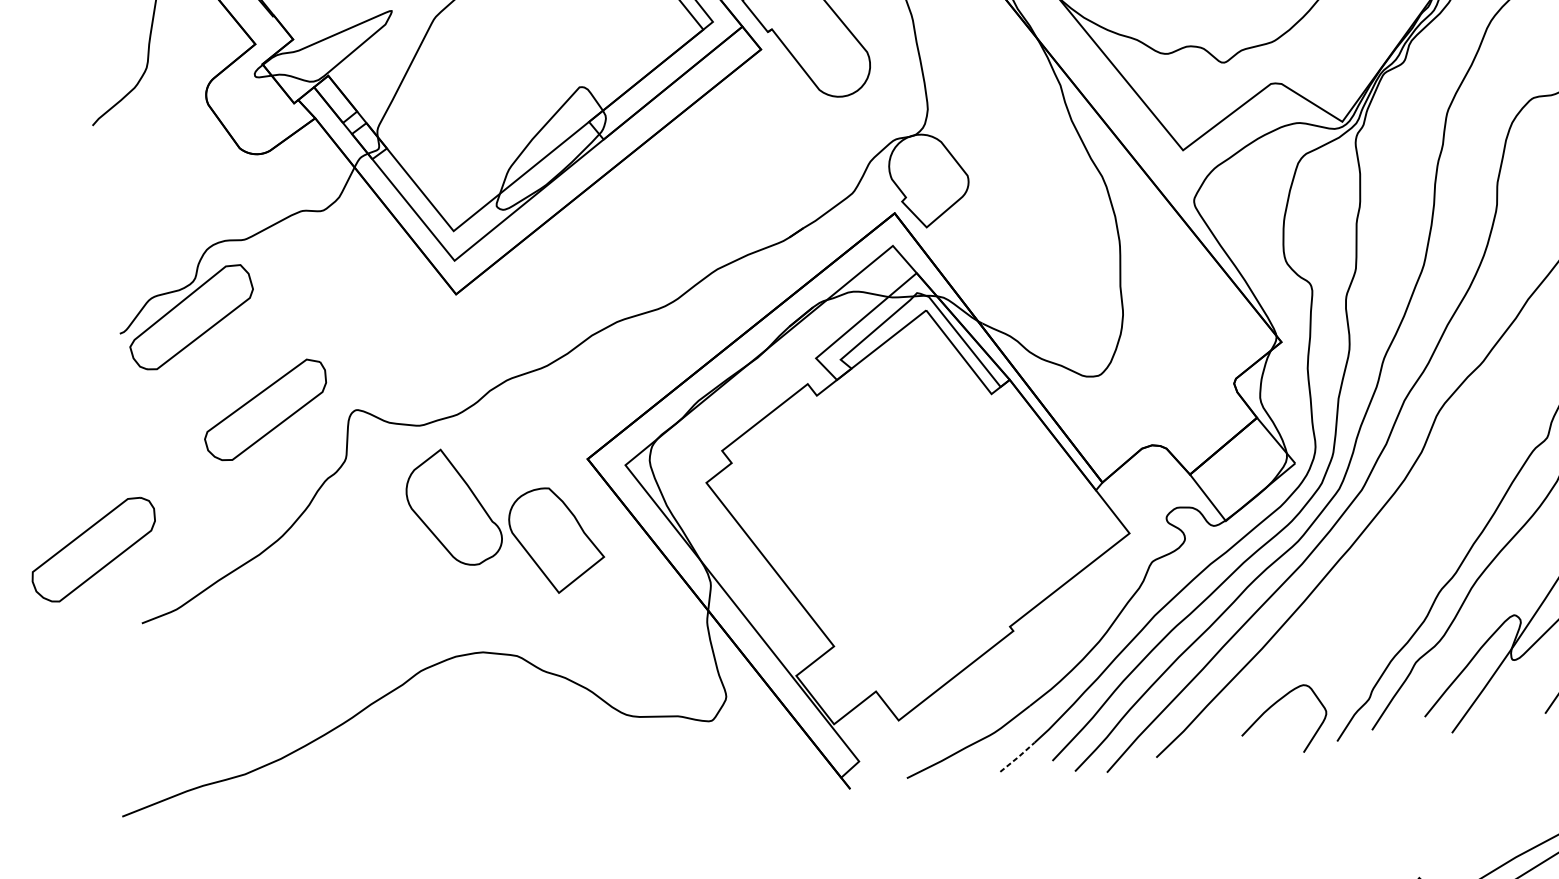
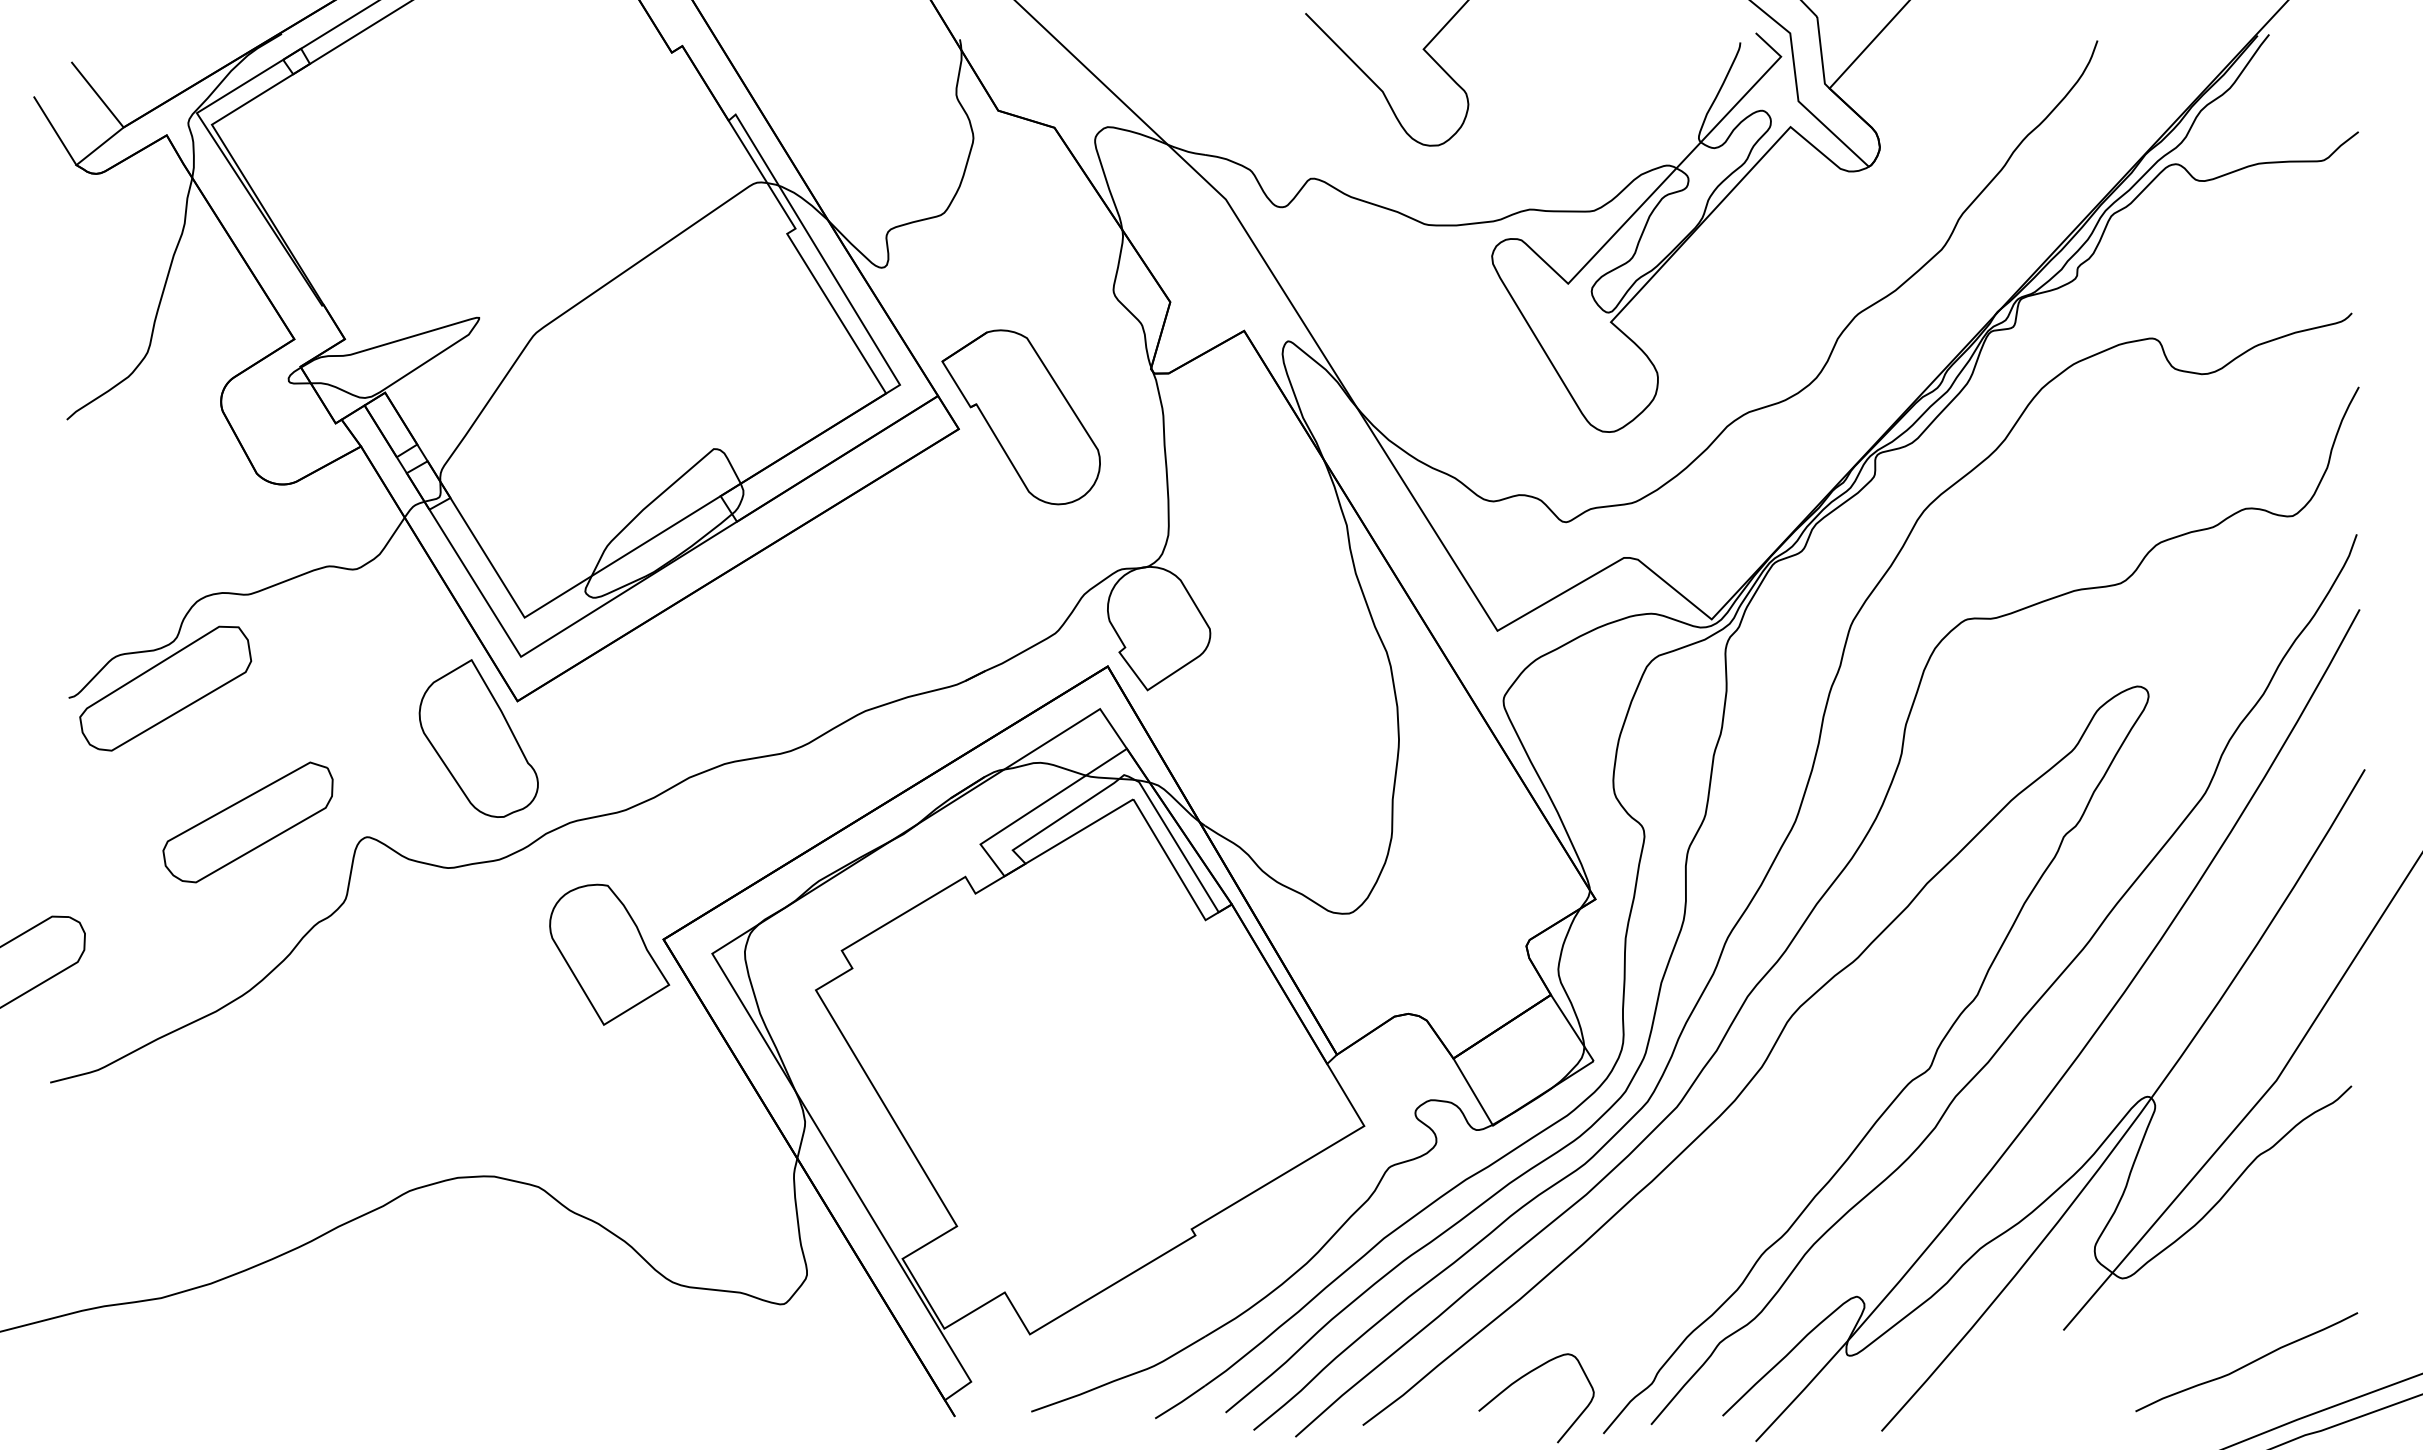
part: (453, 507) -> (478, 738), moved
part: (556, 539) -> (609, 954), moved
line: (1017, 757) -> (1180, 1402), dashed -> solid

